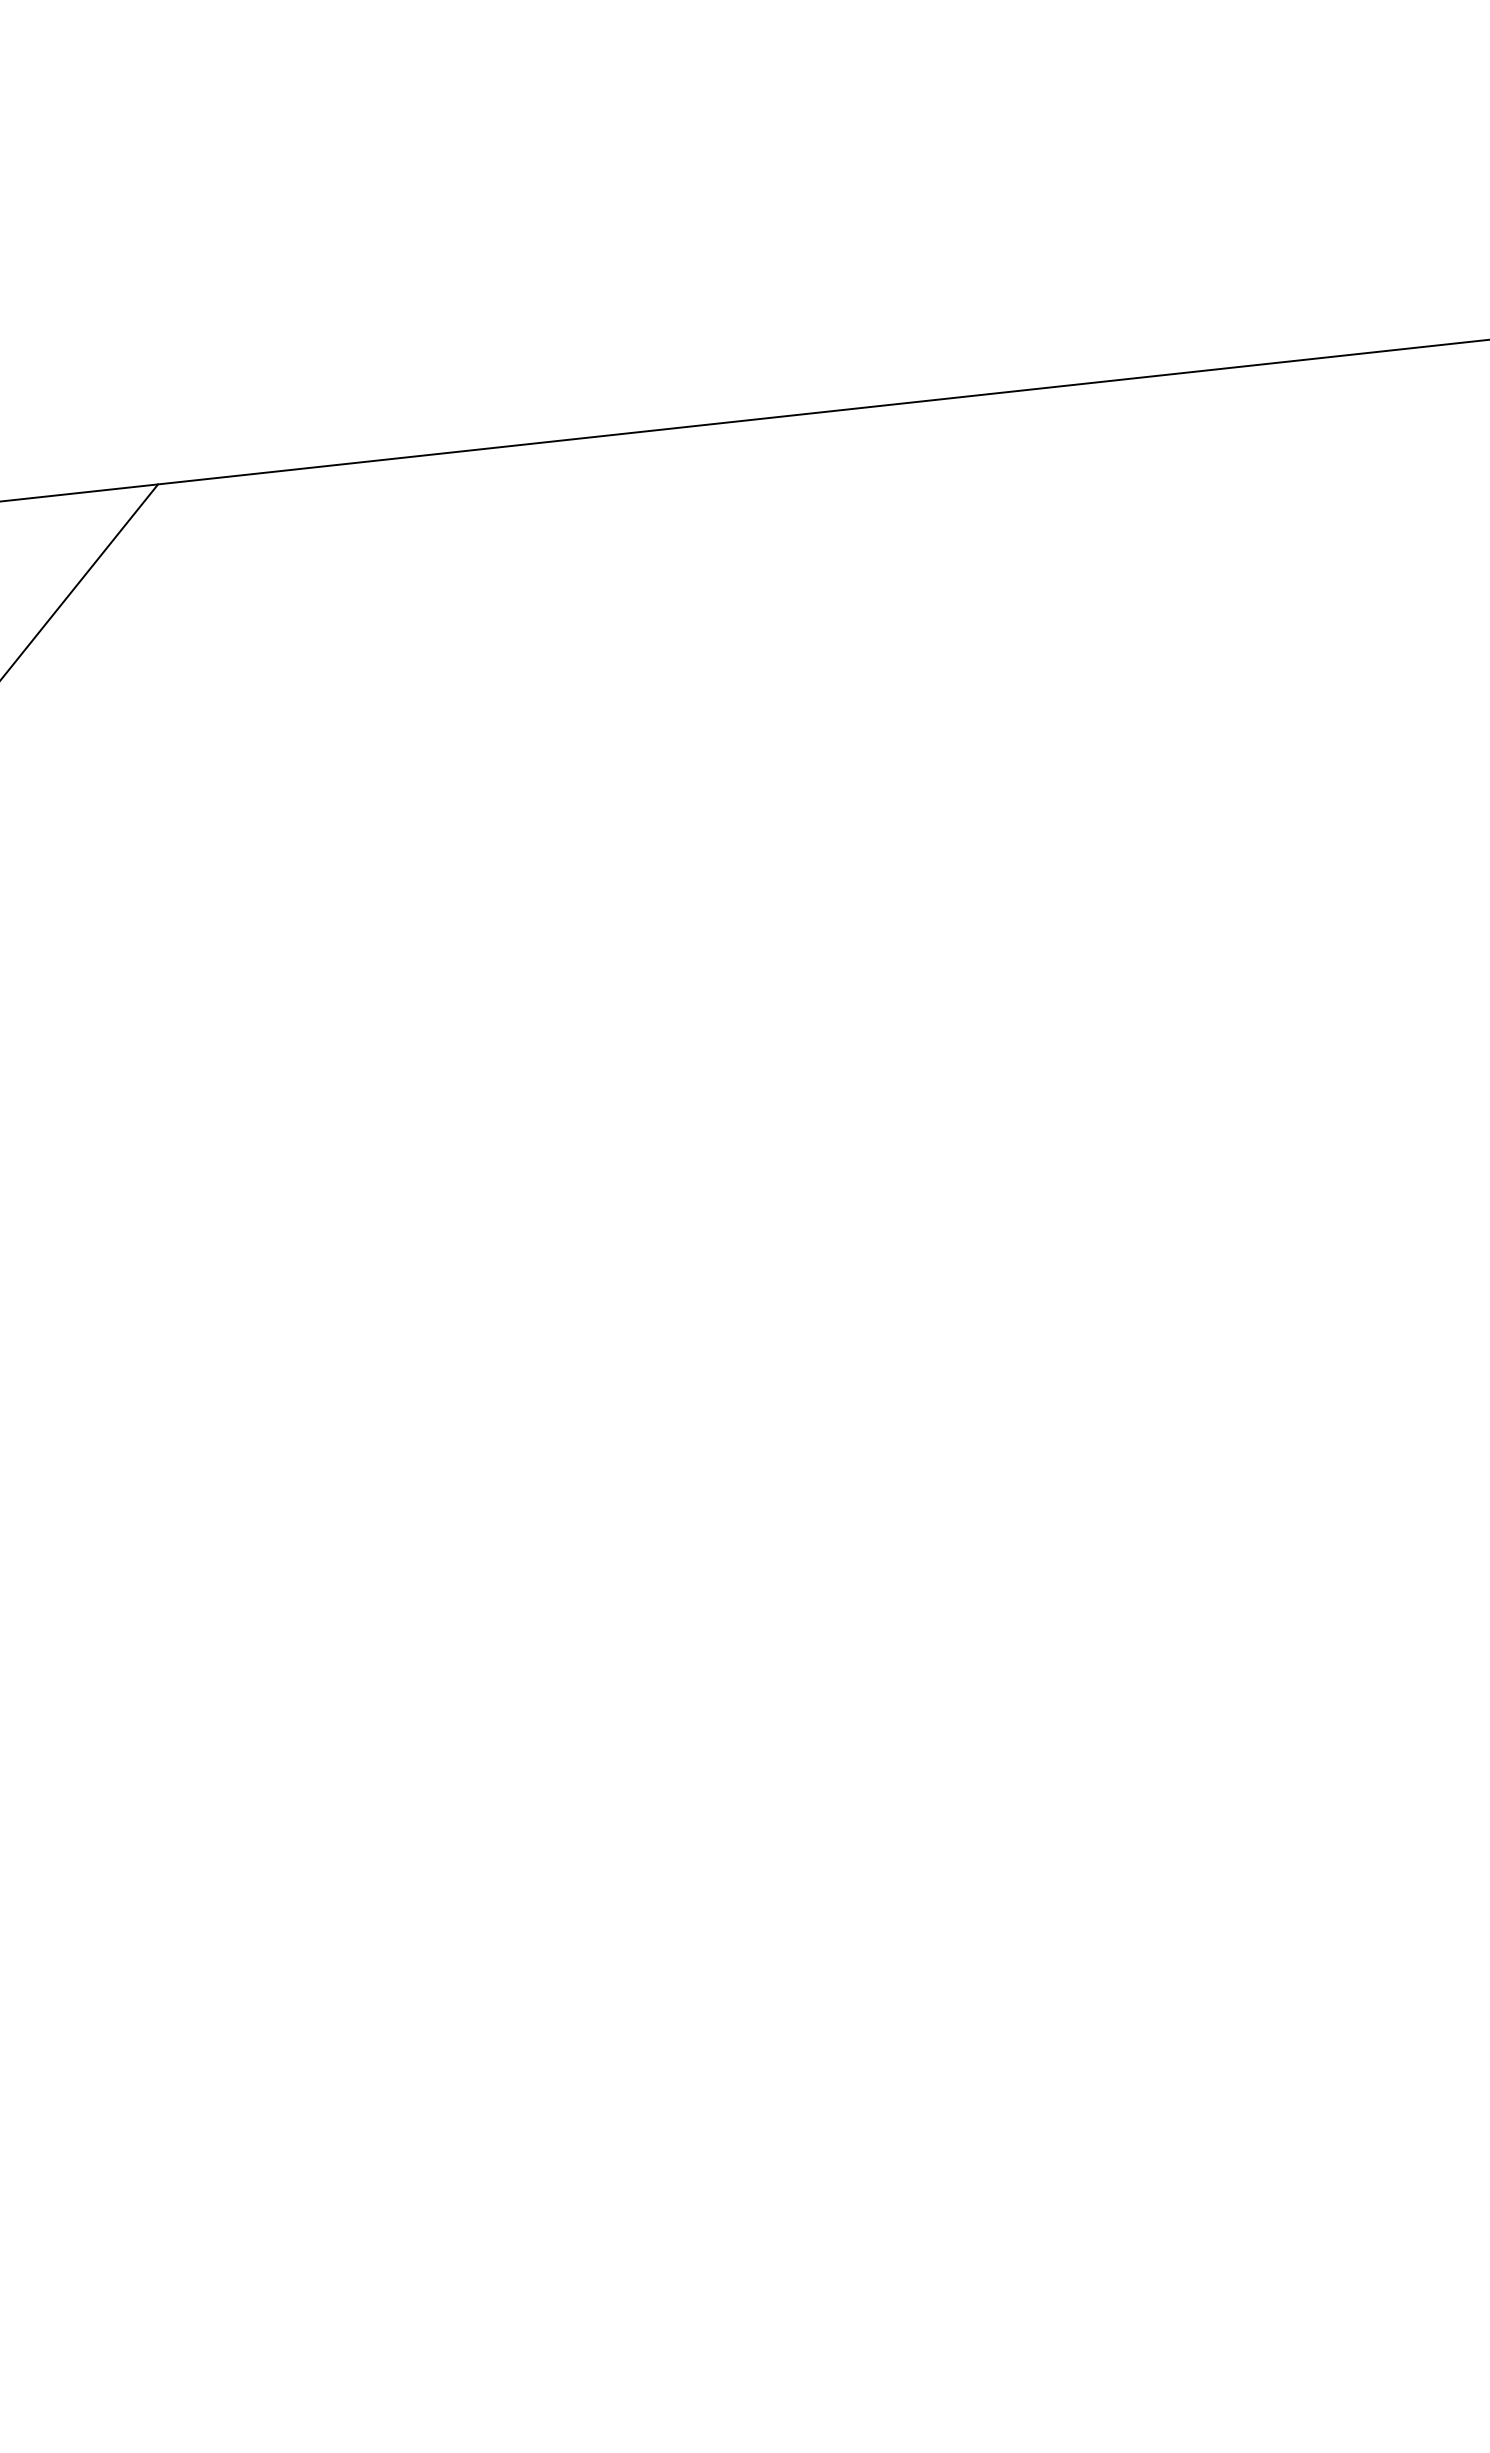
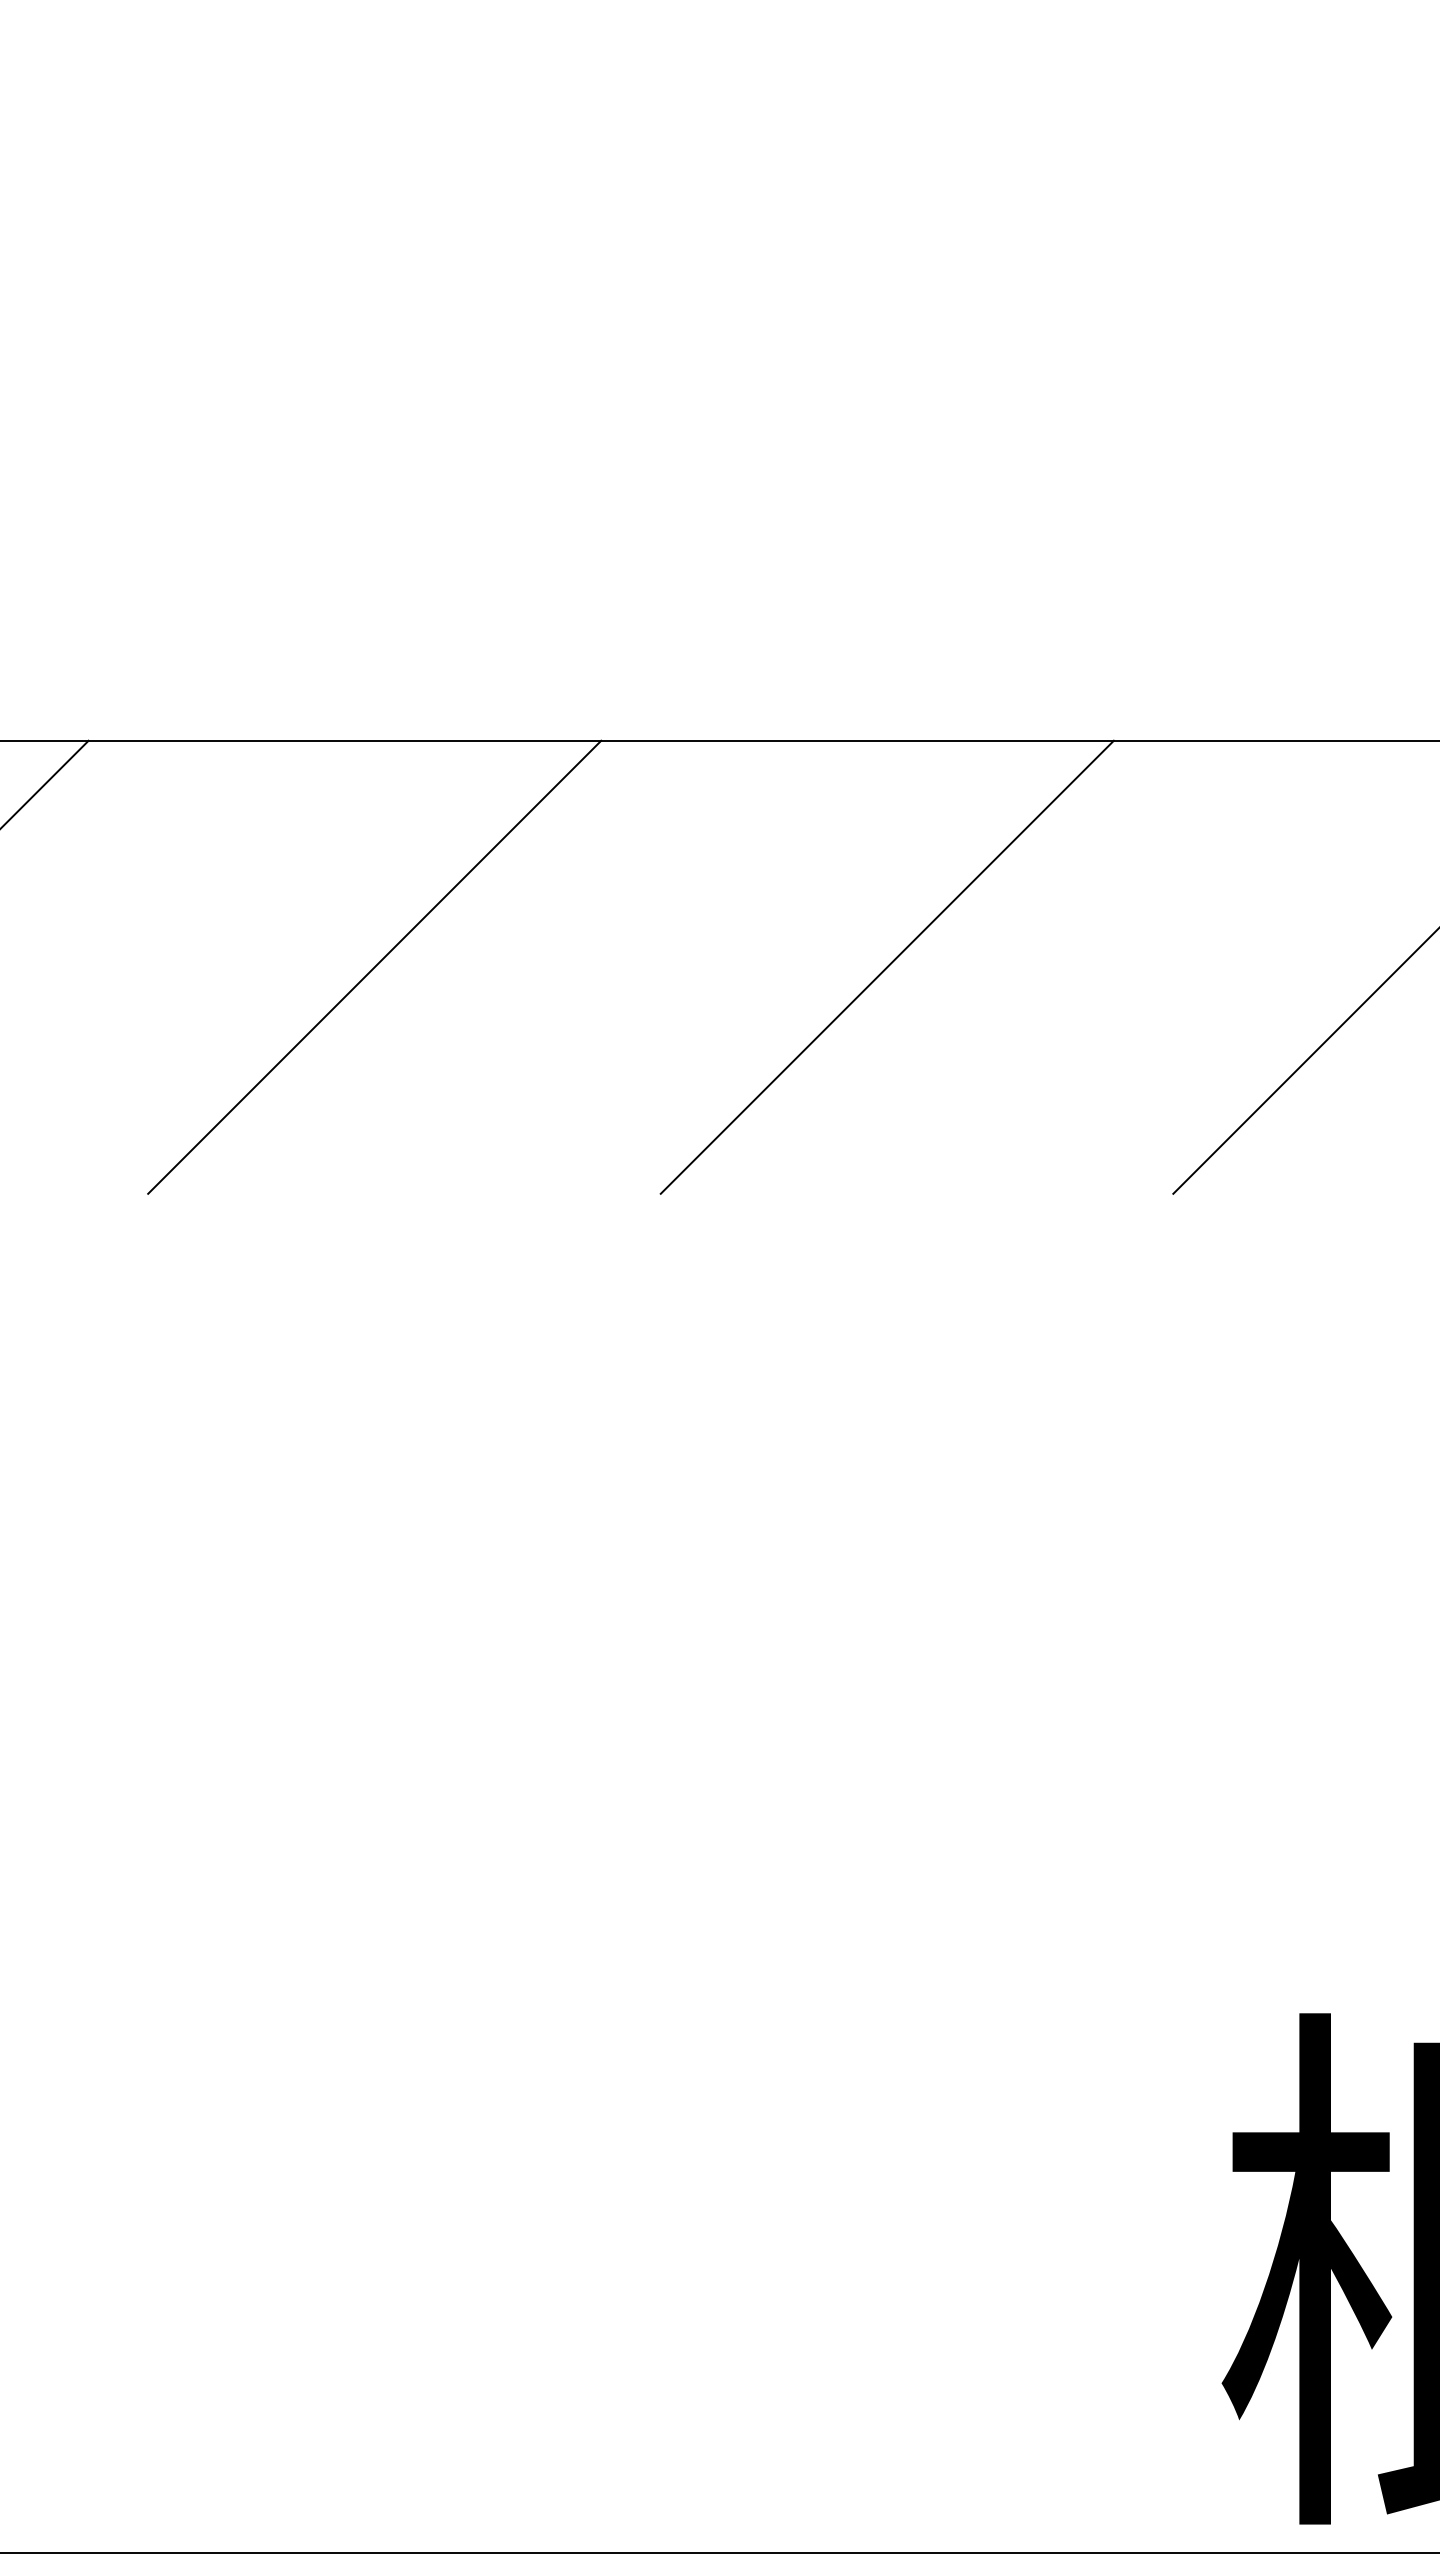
line: (1136, 649) -> (886, 966), added
line: (527, 715) -> (374, 966), added

